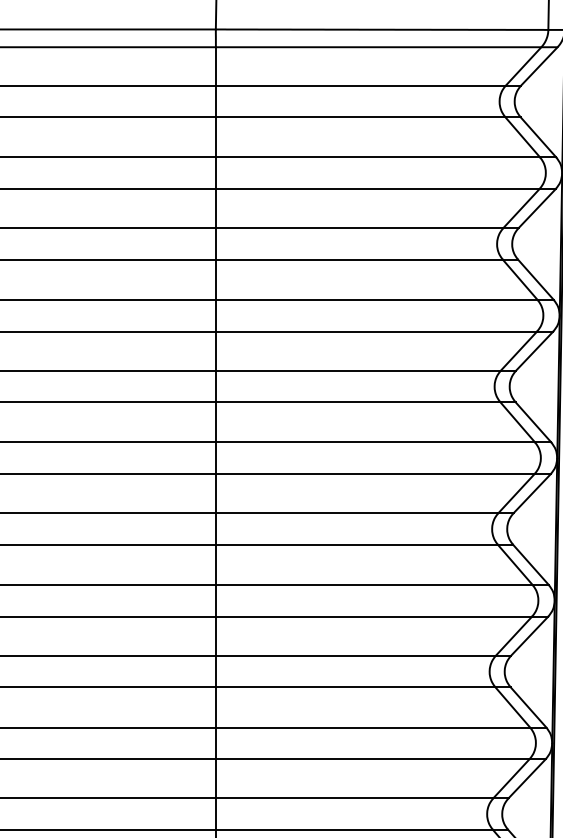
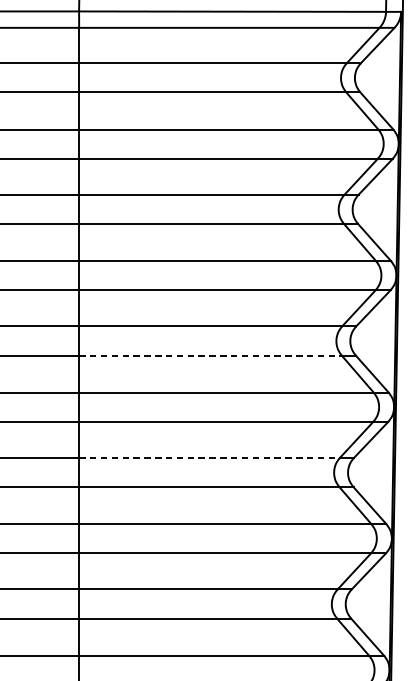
line: (358, 402) -> (210, 355), solid -> dashed
line: (357, 513) -> (209, 458), solid -> dashed

